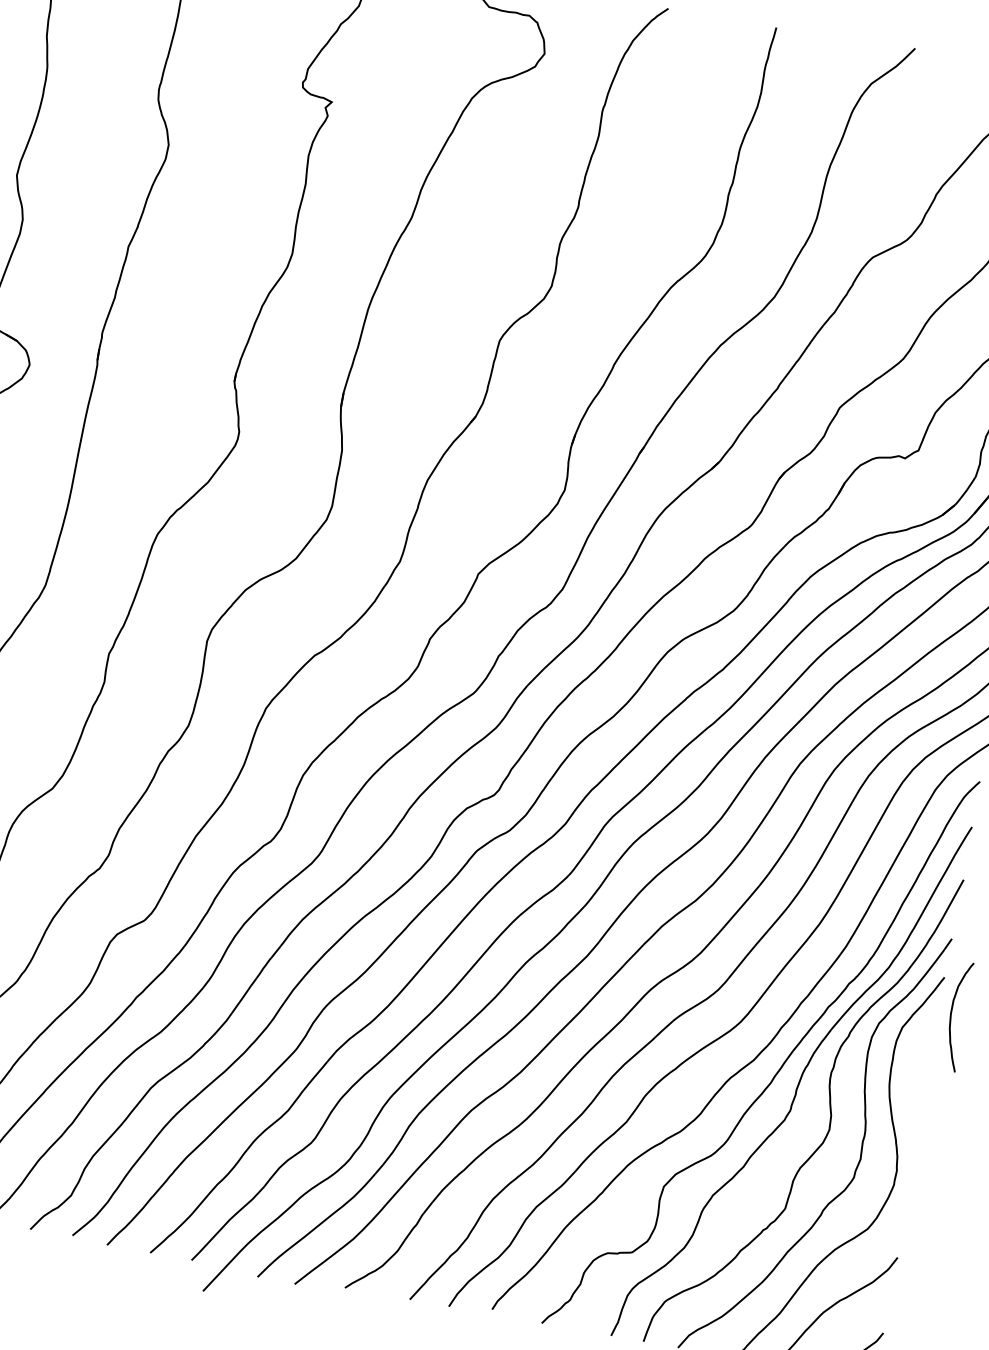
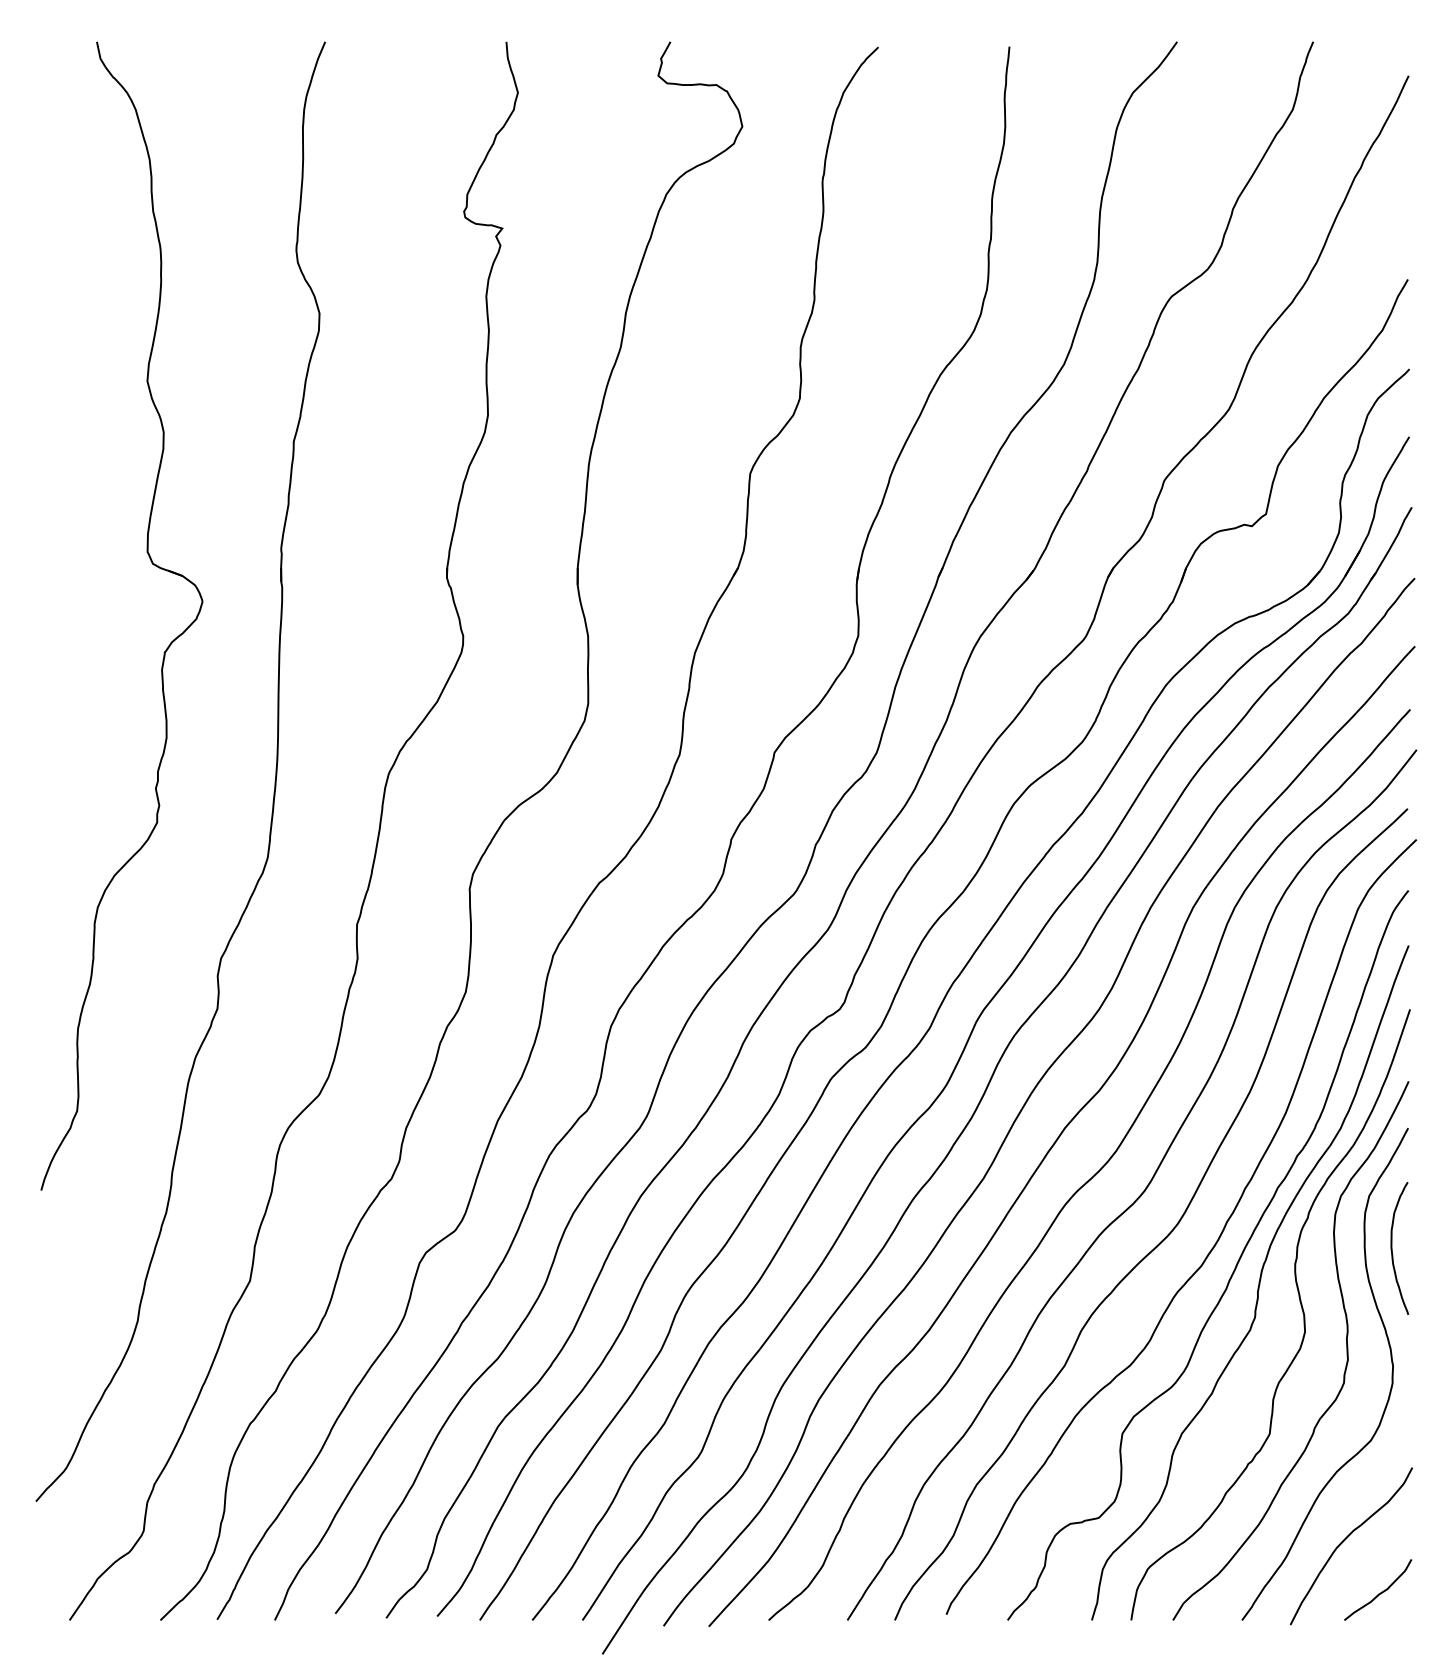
curve: (951, 1015) -> (1392, 1248), moved

